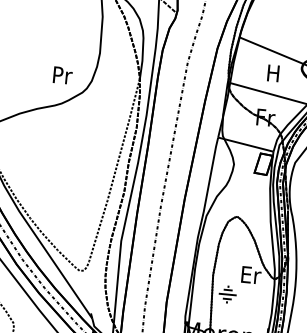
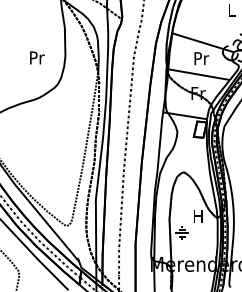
text: (273, 73) -> (201, 58), H -> Pr
text: (63, 74) -> (37, 57), moved
text: (250, 275) -> (198, 216), Er -> H

